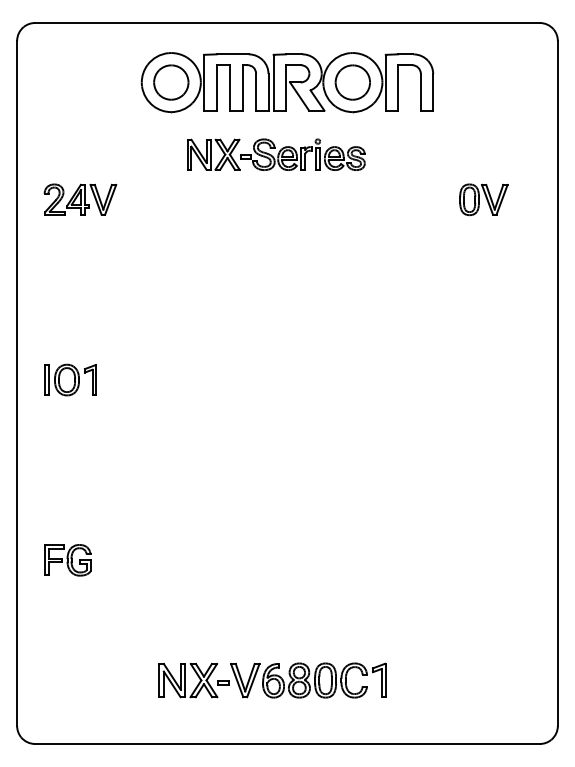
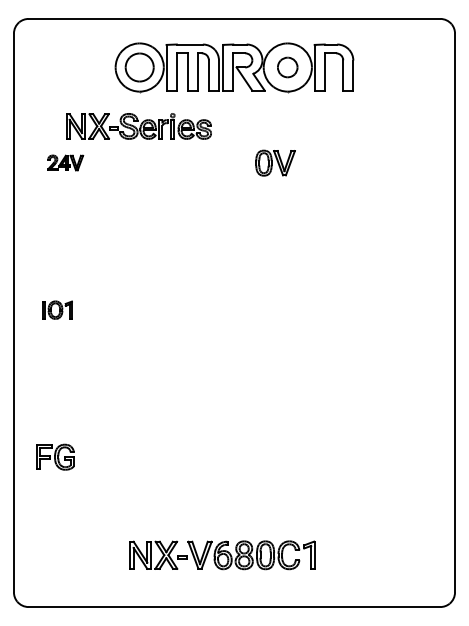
part: (352, 82) -> (287, 67), size x0.7
part: (276, 154) -> (139, 126), moved
part: (80, 199) -> (65, 162), size x0.6
part: (483, 199) -> (275, 162), moved
part: (70, 379) -> (57, 309), size x0.7

